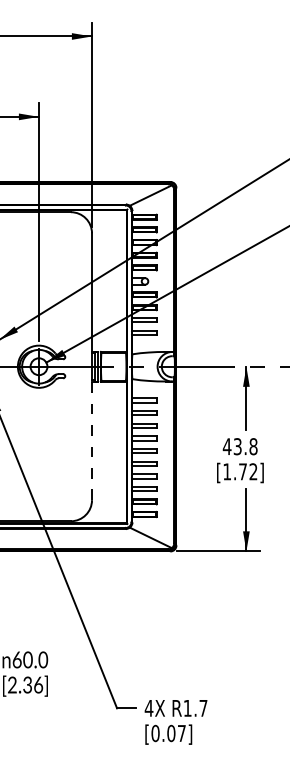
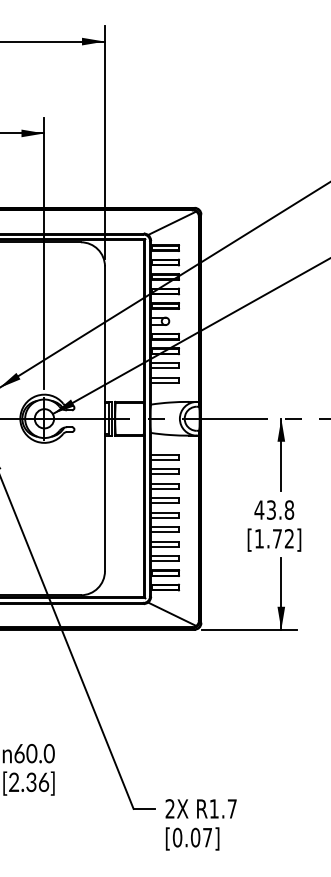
line: (91, 440) -> (104, 502), dashed -> solid
text: (149, 707) -> (170, 808), 4X -> 2X

